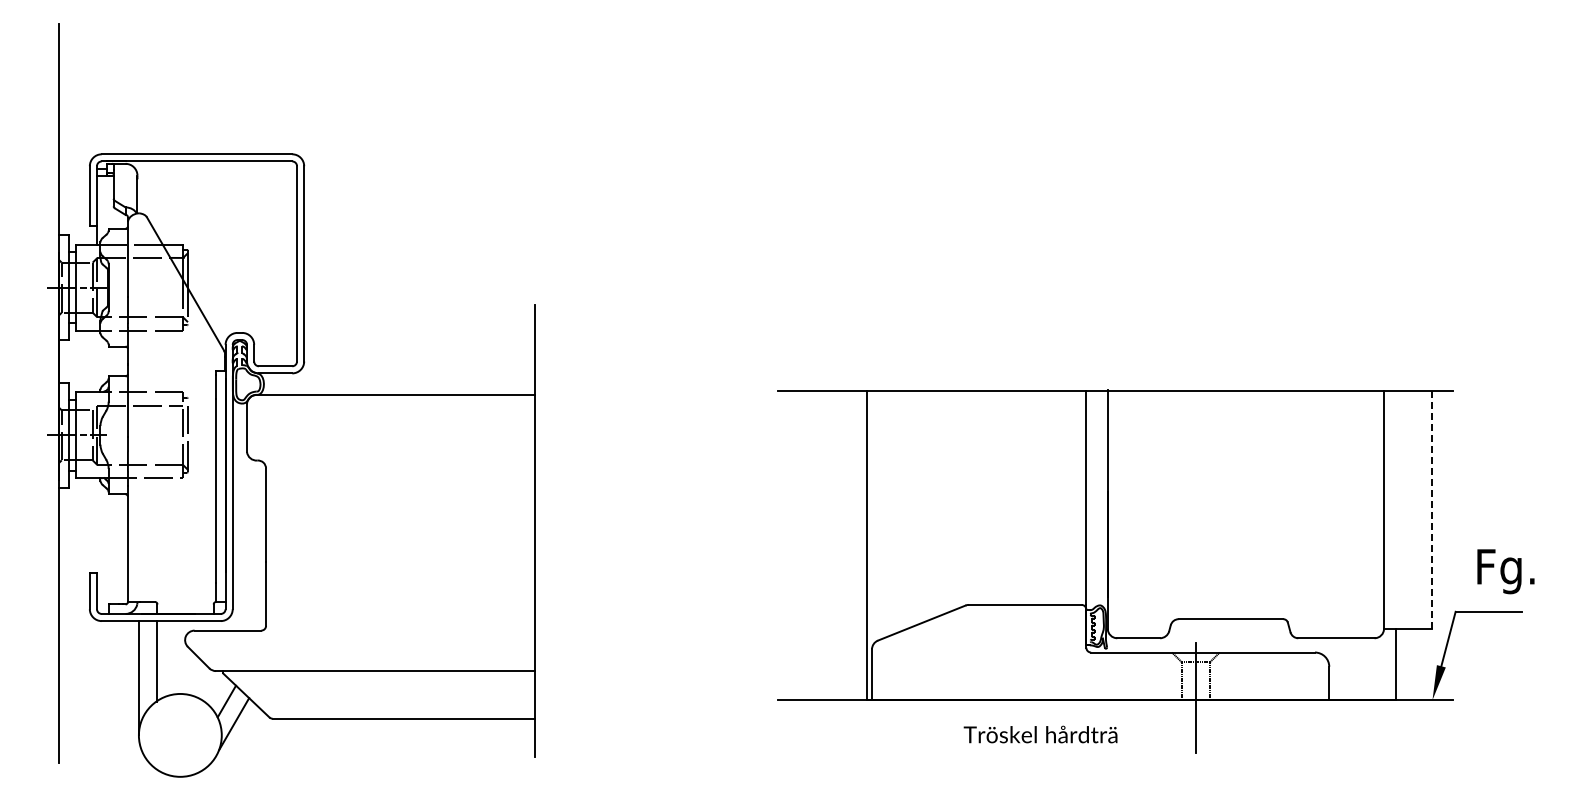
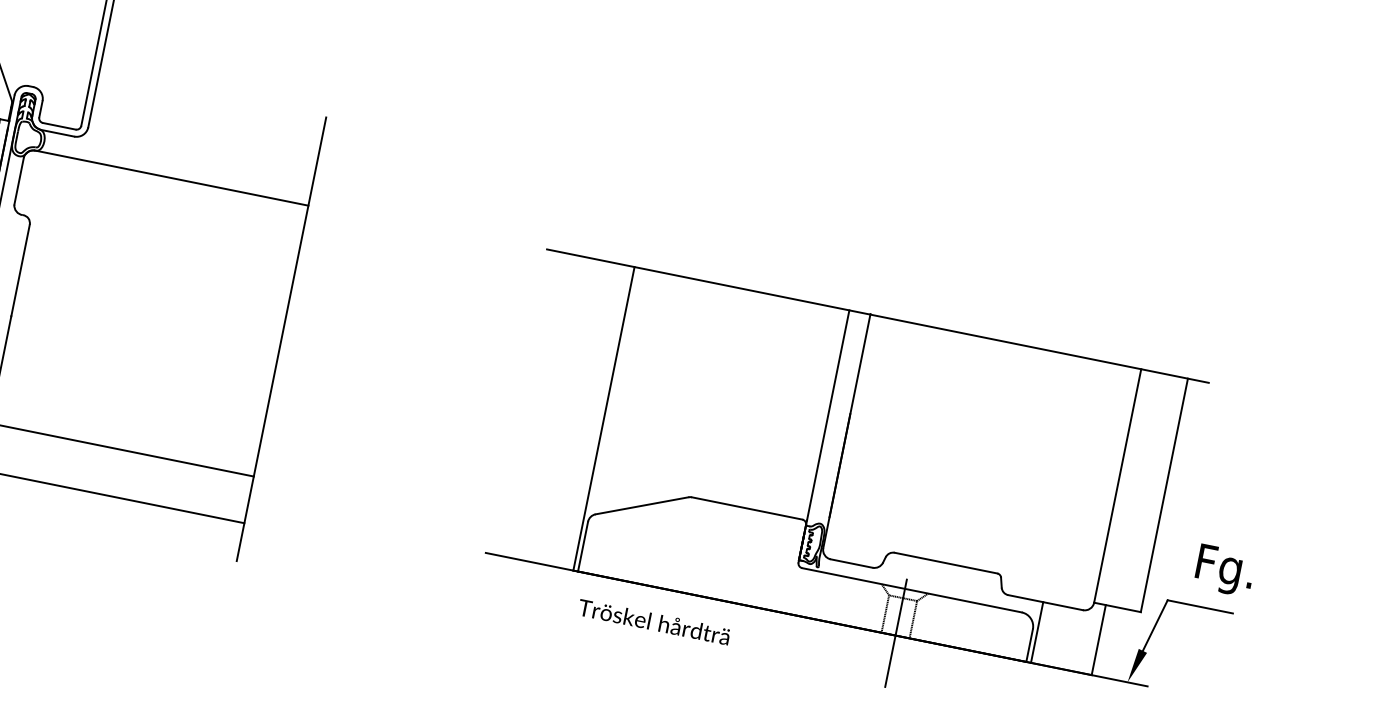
line: (1431, 509) -> (1164, 495), dashed -> solid
line: (1334, 669) -> (1037, 632), added
text: (1040, 734) -> (654, 621), moved

